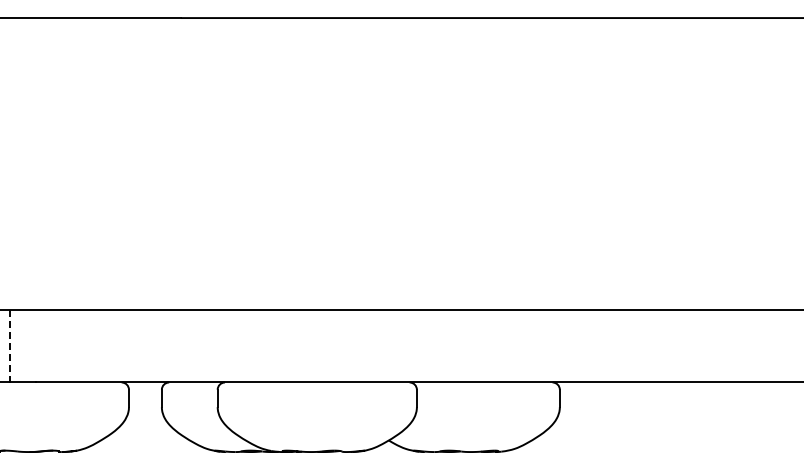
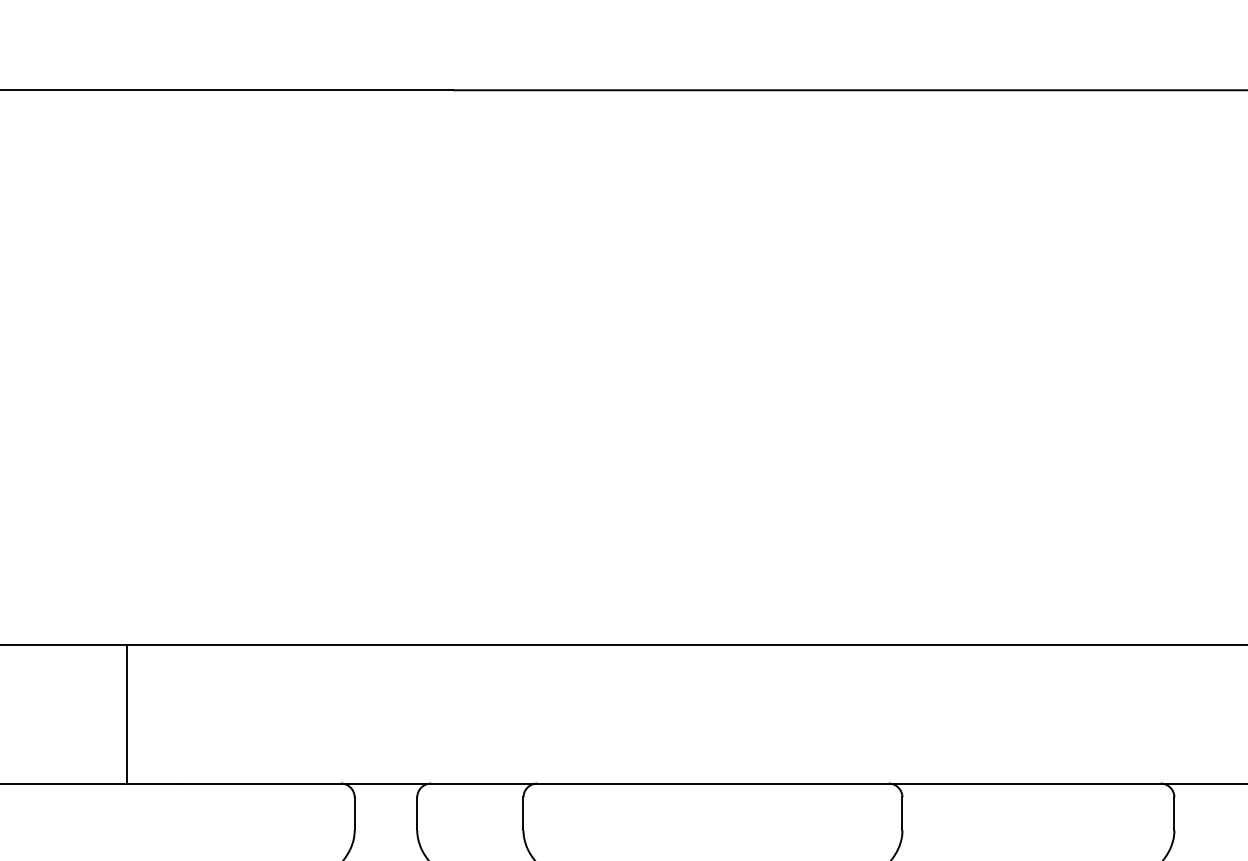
line: (9, 346) -> (127, 715), dashed -> solid

